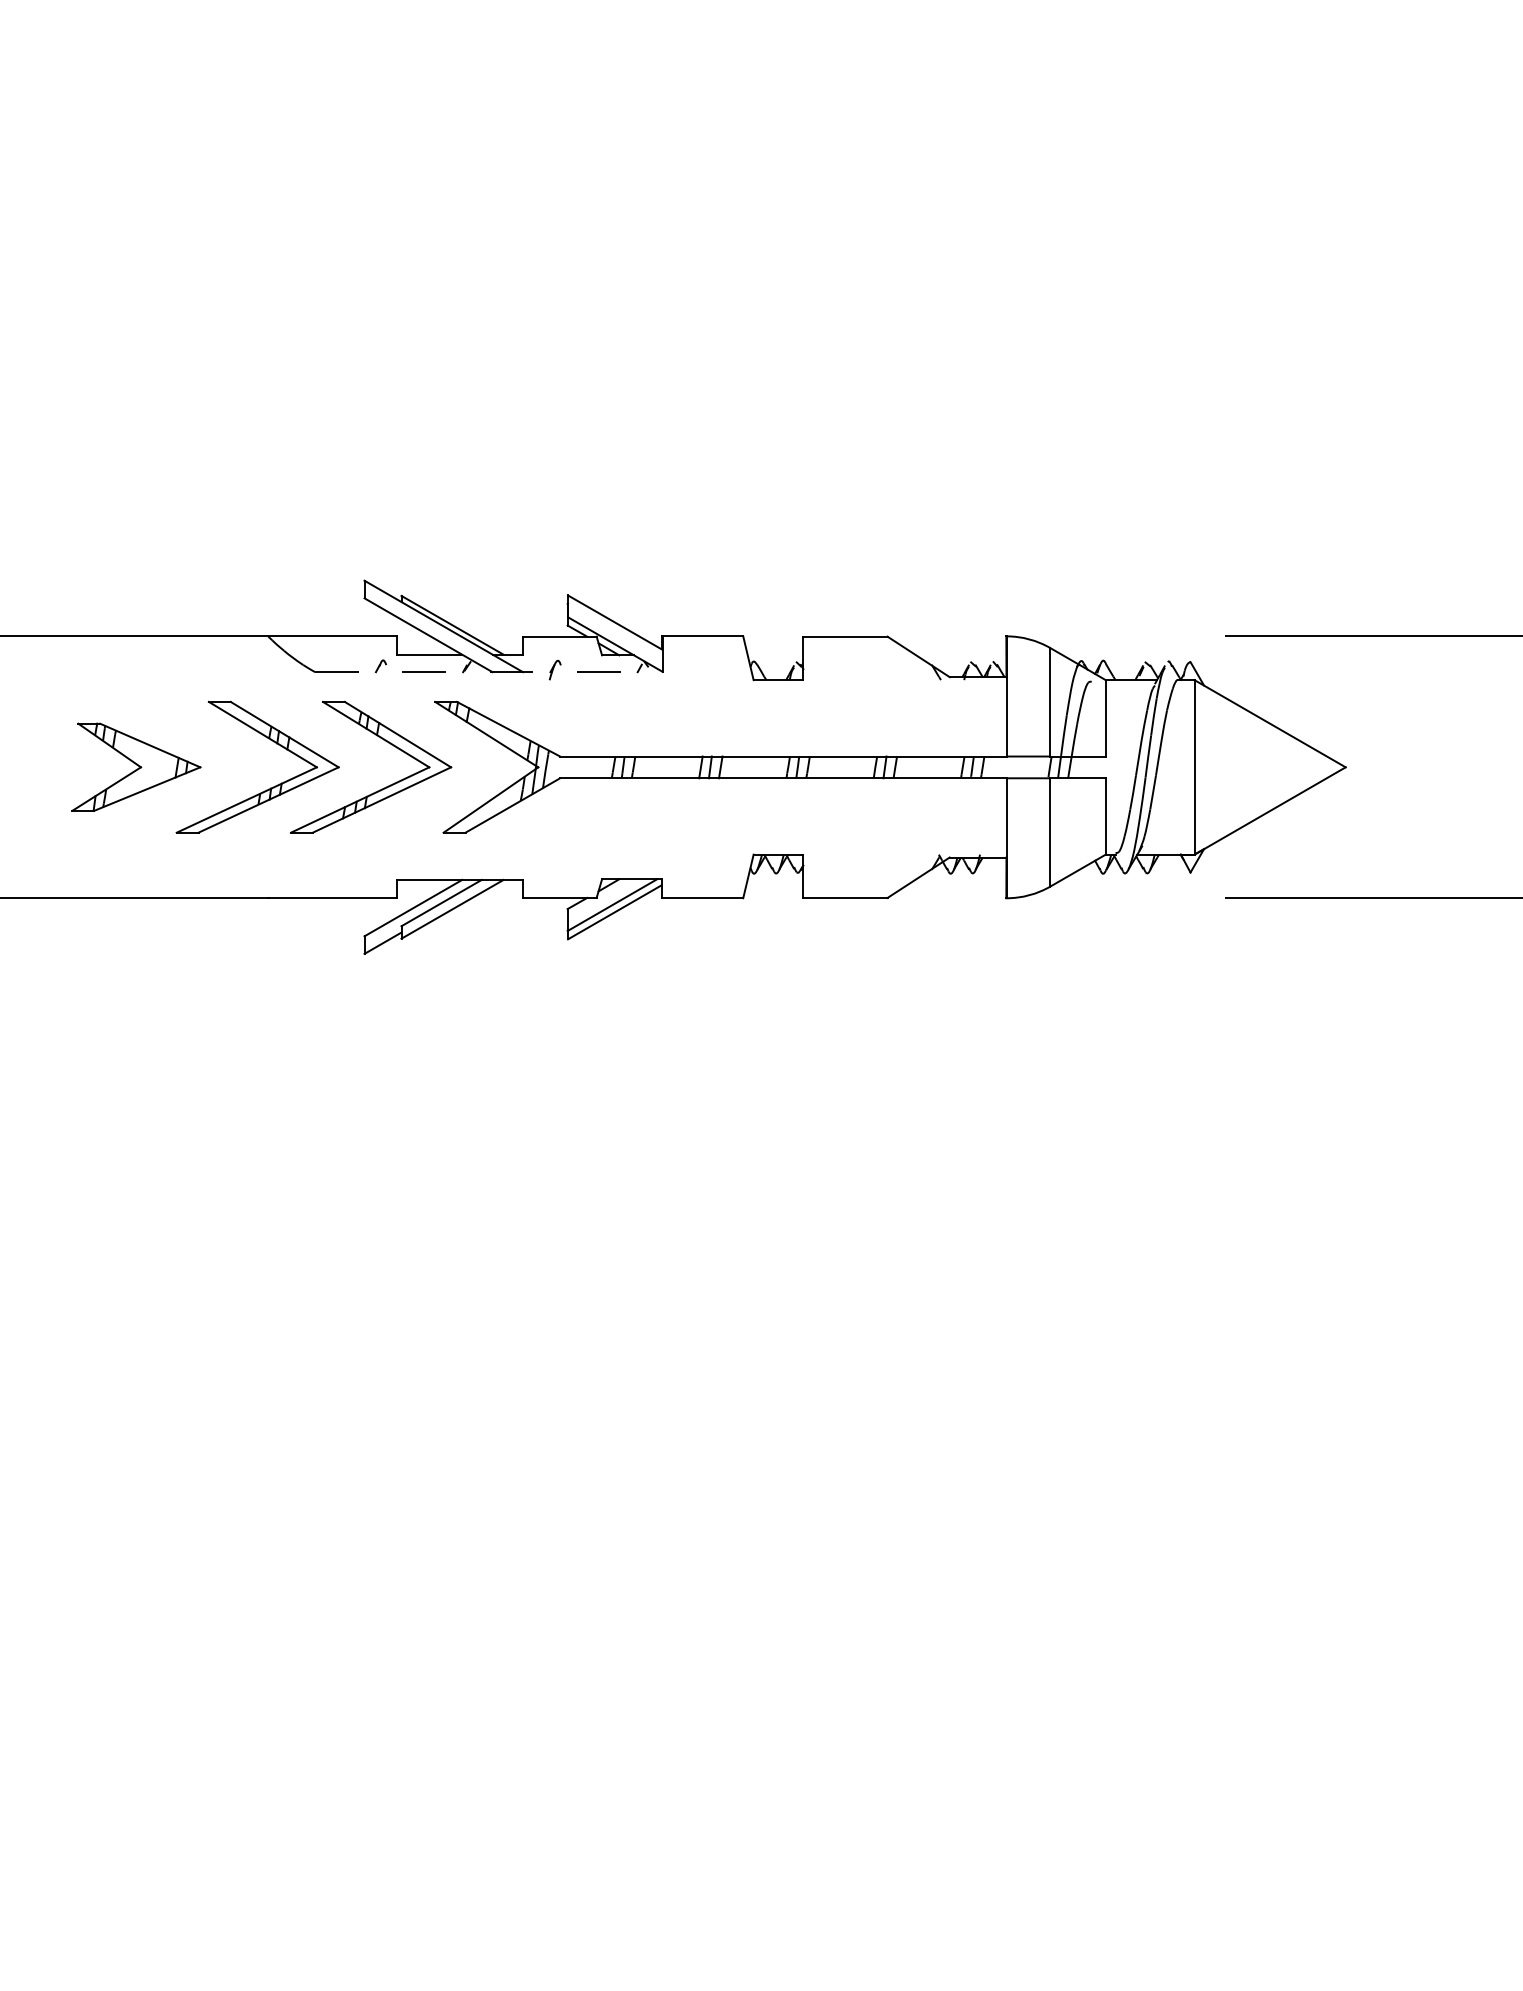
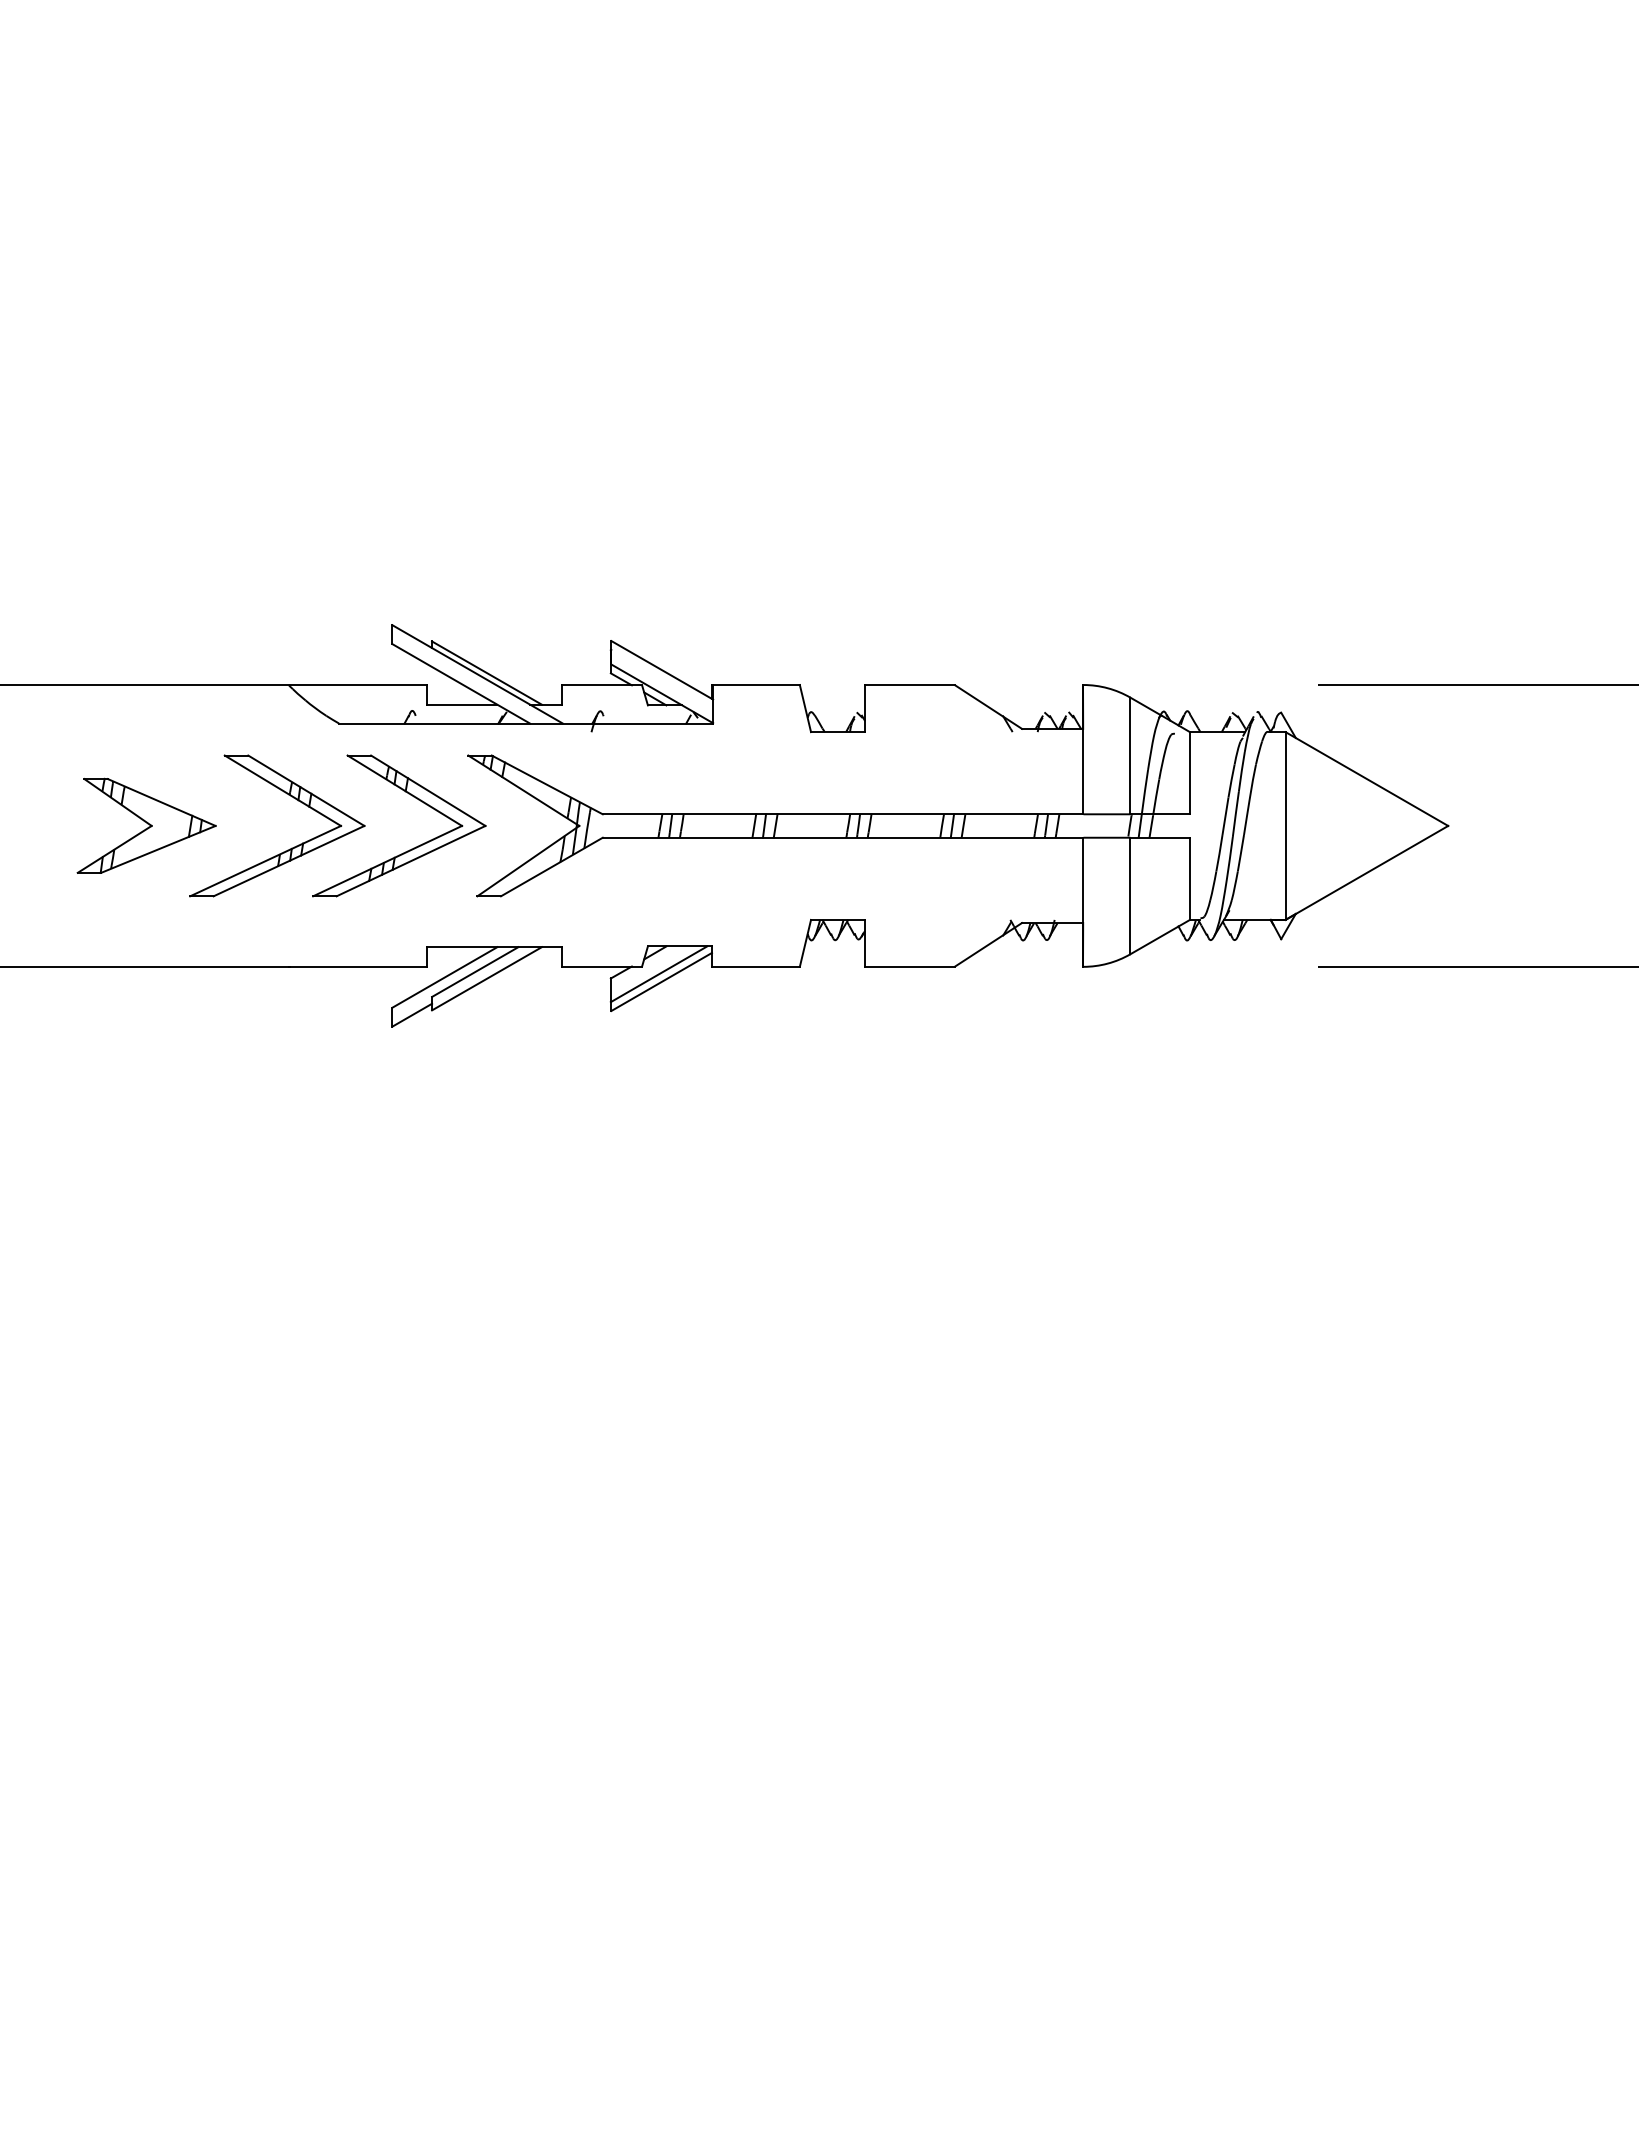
line: (489, 672) -> (526, 723), dashed -> solid

